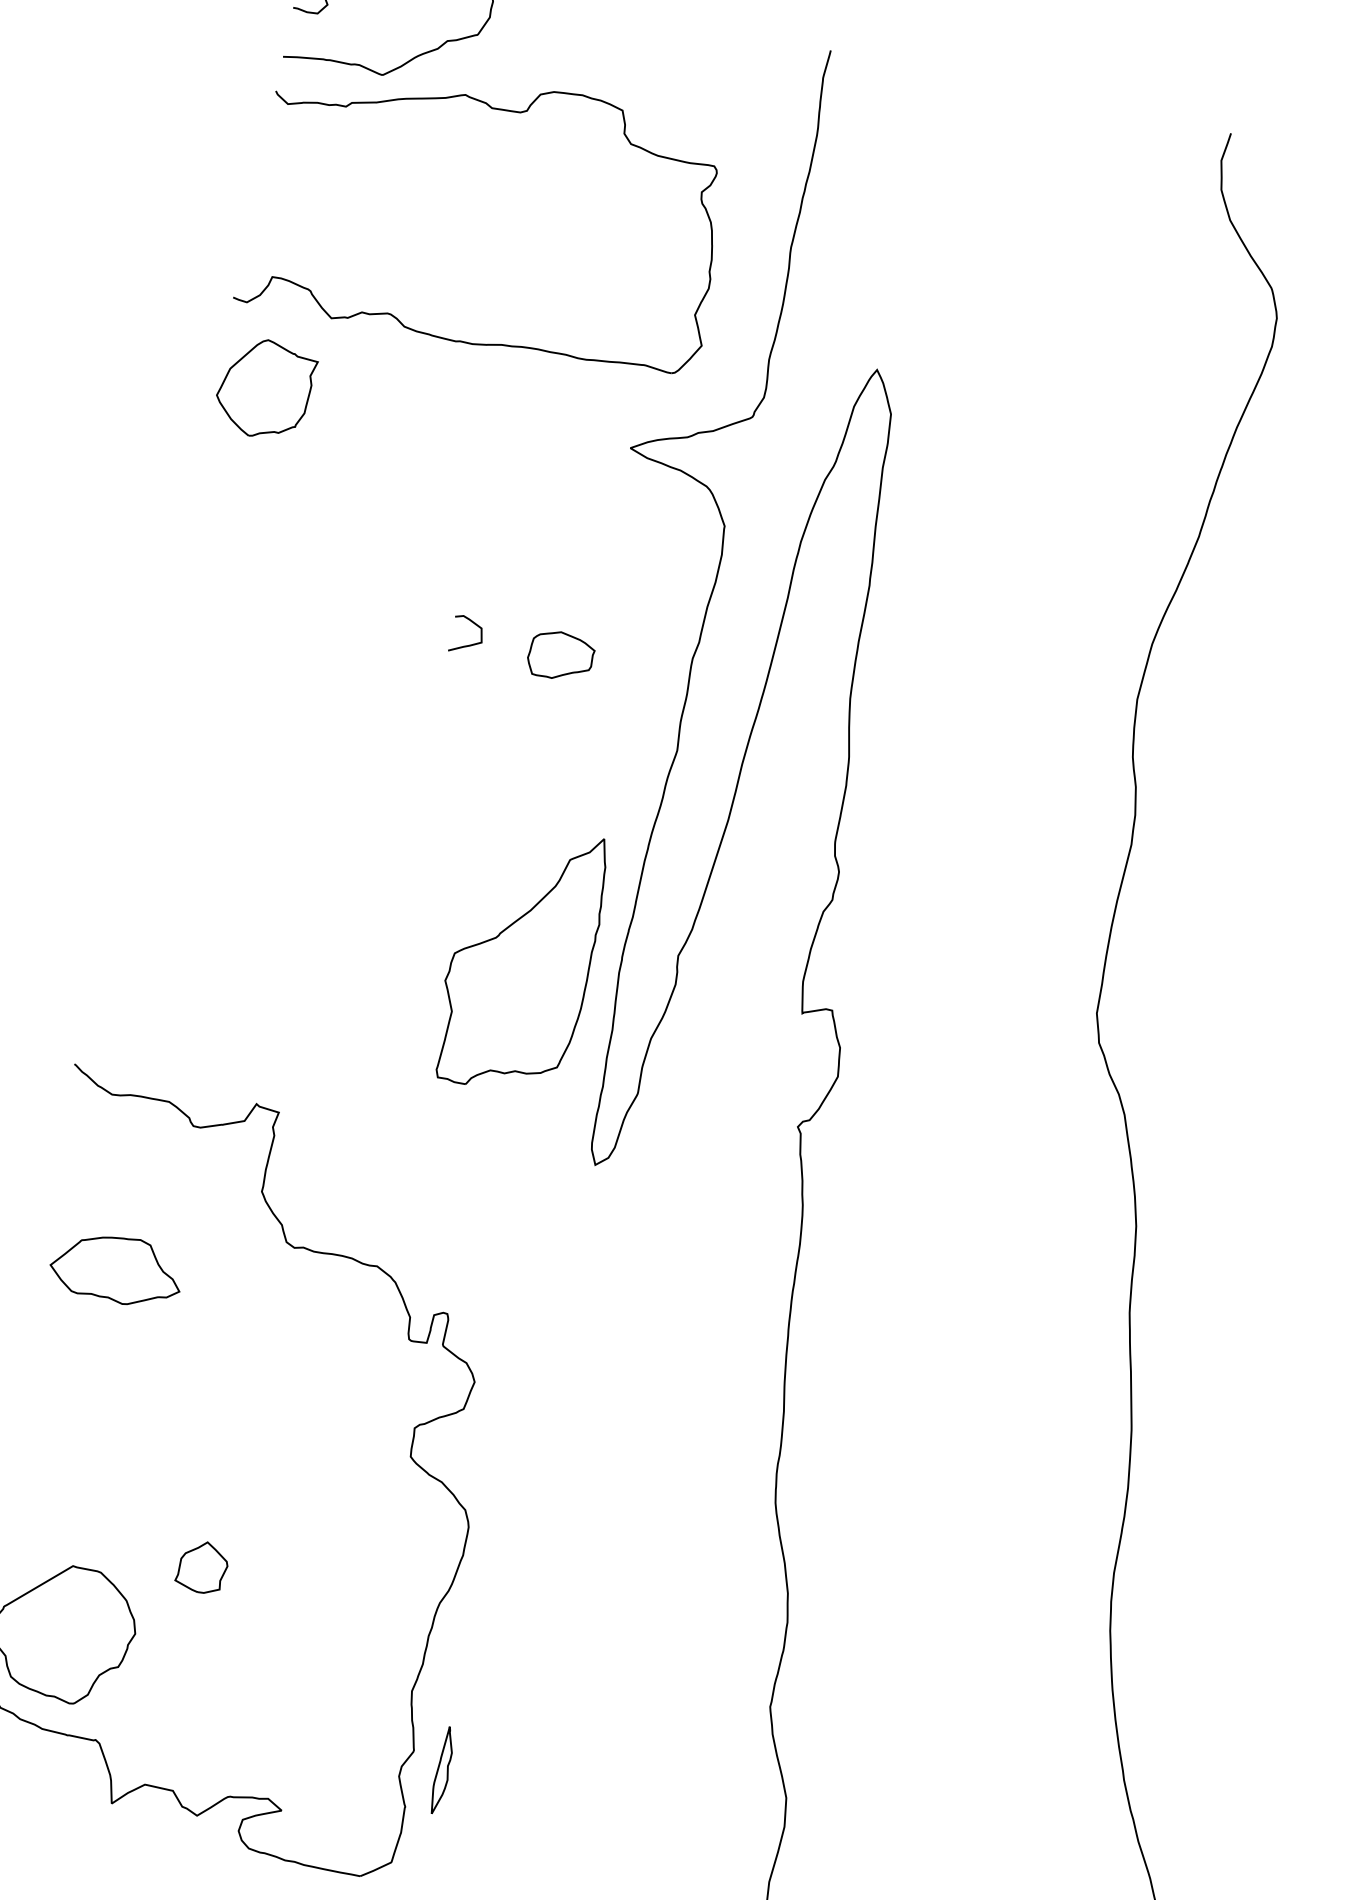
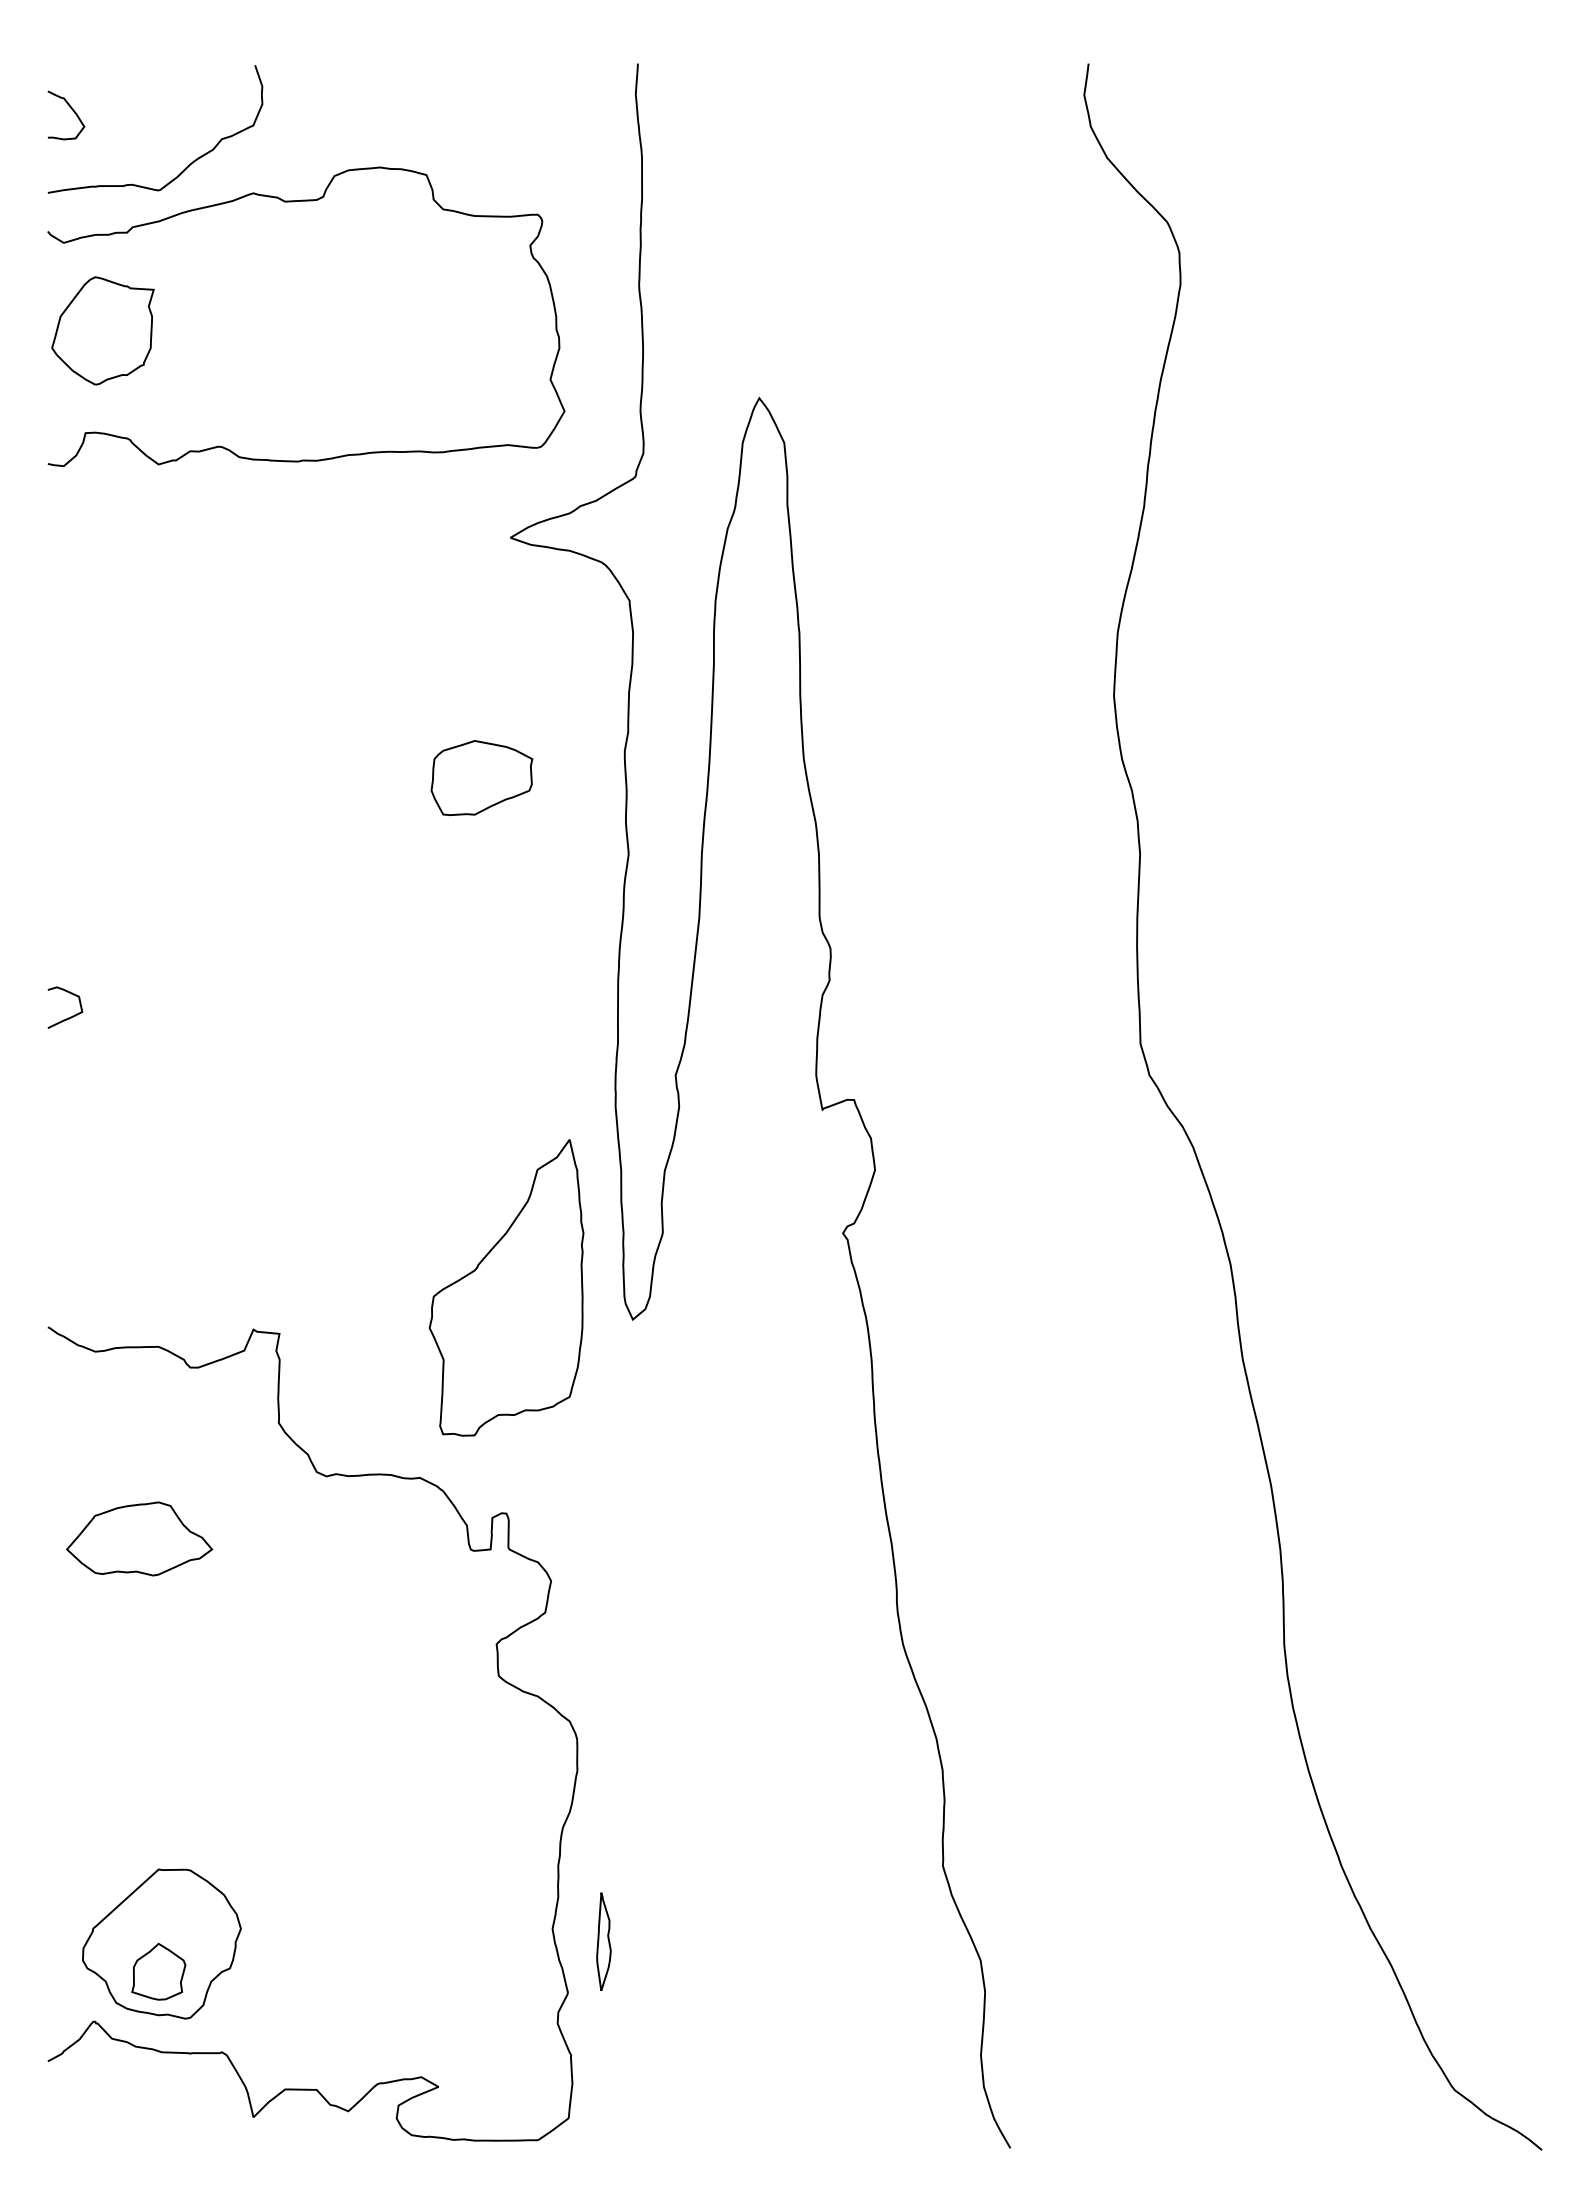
part: (264, 388) -> (102, 330), moved
curve: (470, 644) -> (70, 1016), moved
part: (560, 655) -> (481, 777), size x1.43
part: (521, 958) -> (506, 1287), moved
part: (202, 1566) -> (158, 1971), moved
part: (442, 1770) -> (603, 1941), moved

